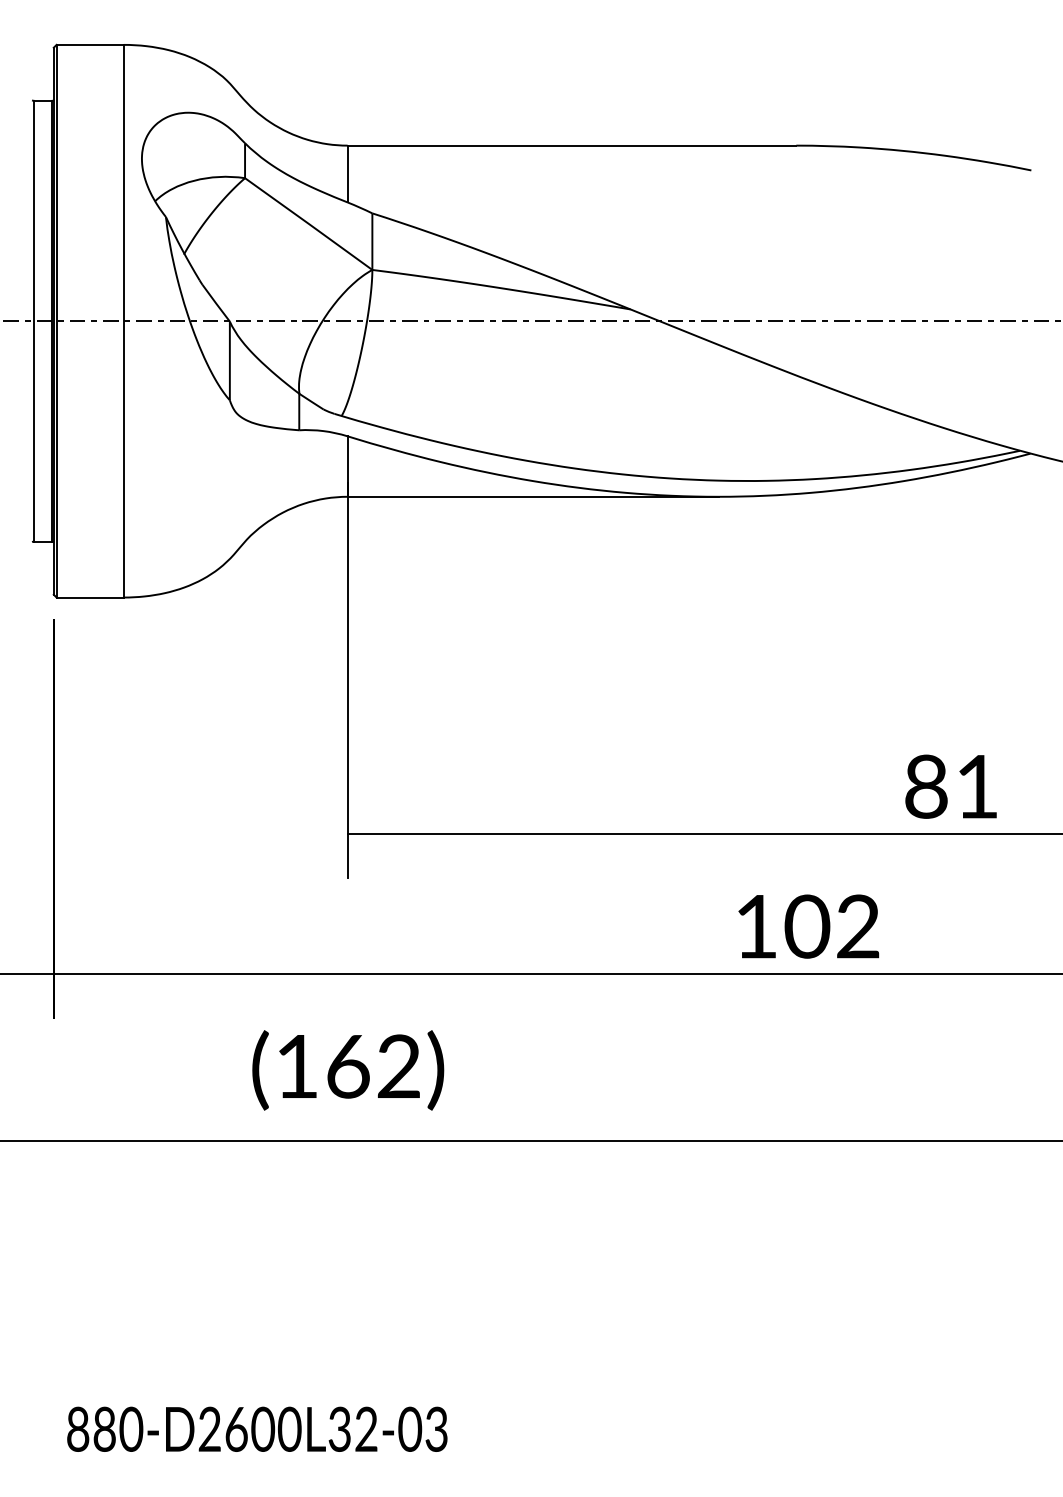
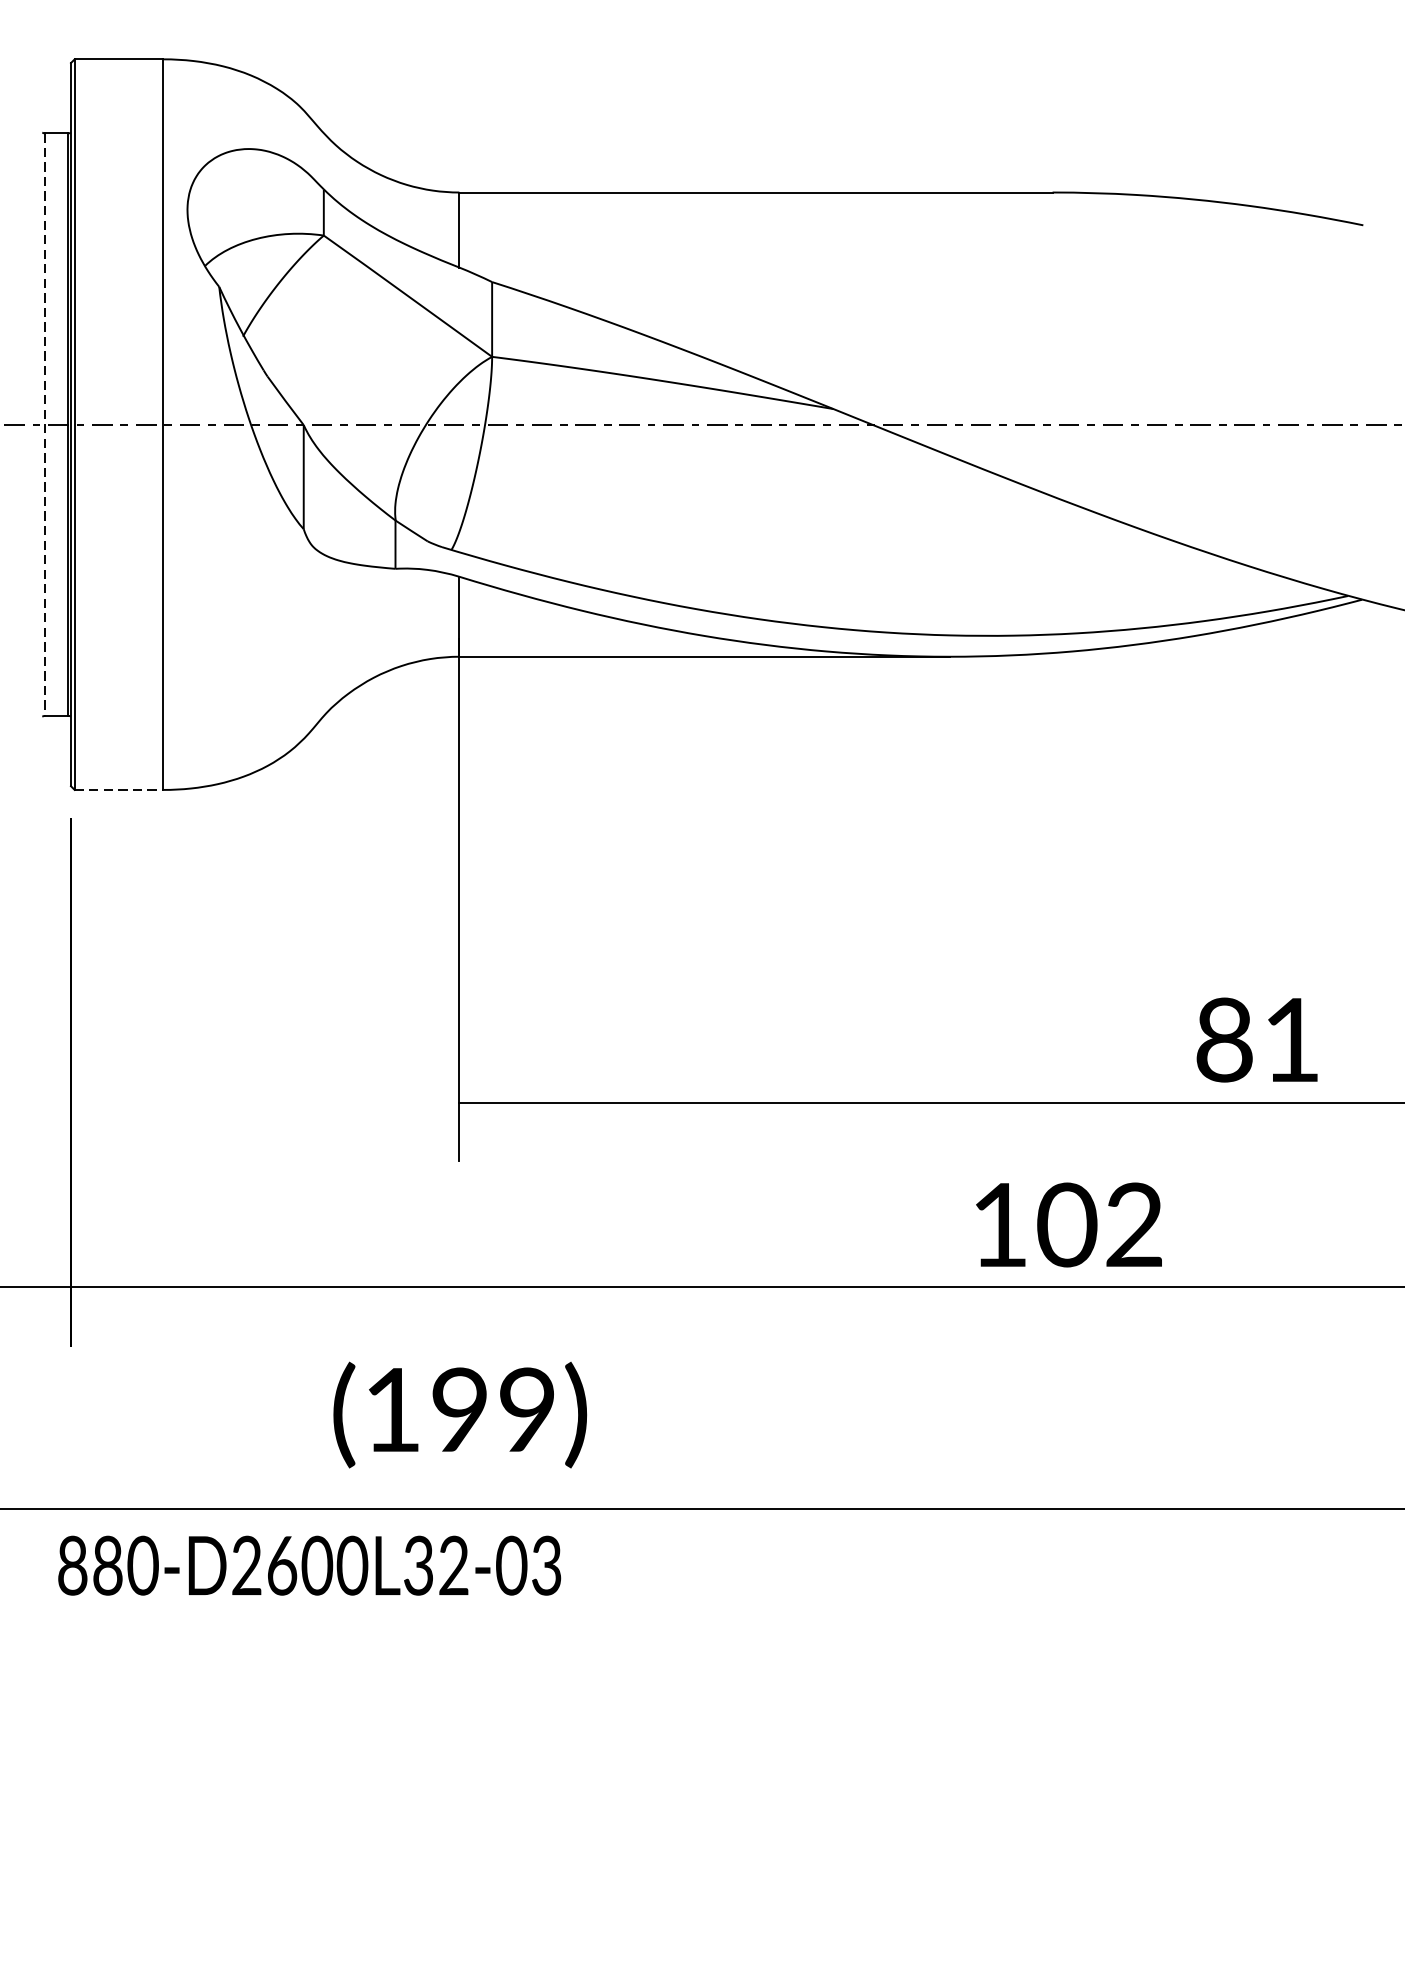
line: (34, 321) -> (45, 425), solid -> dashed
line: (90, 597) -> (119, 789), solid -> dashed
text: (373, 1066) -> (493, 1409), (162) -> (199)
text: (257, 1428) -> (309, 1564), moved

